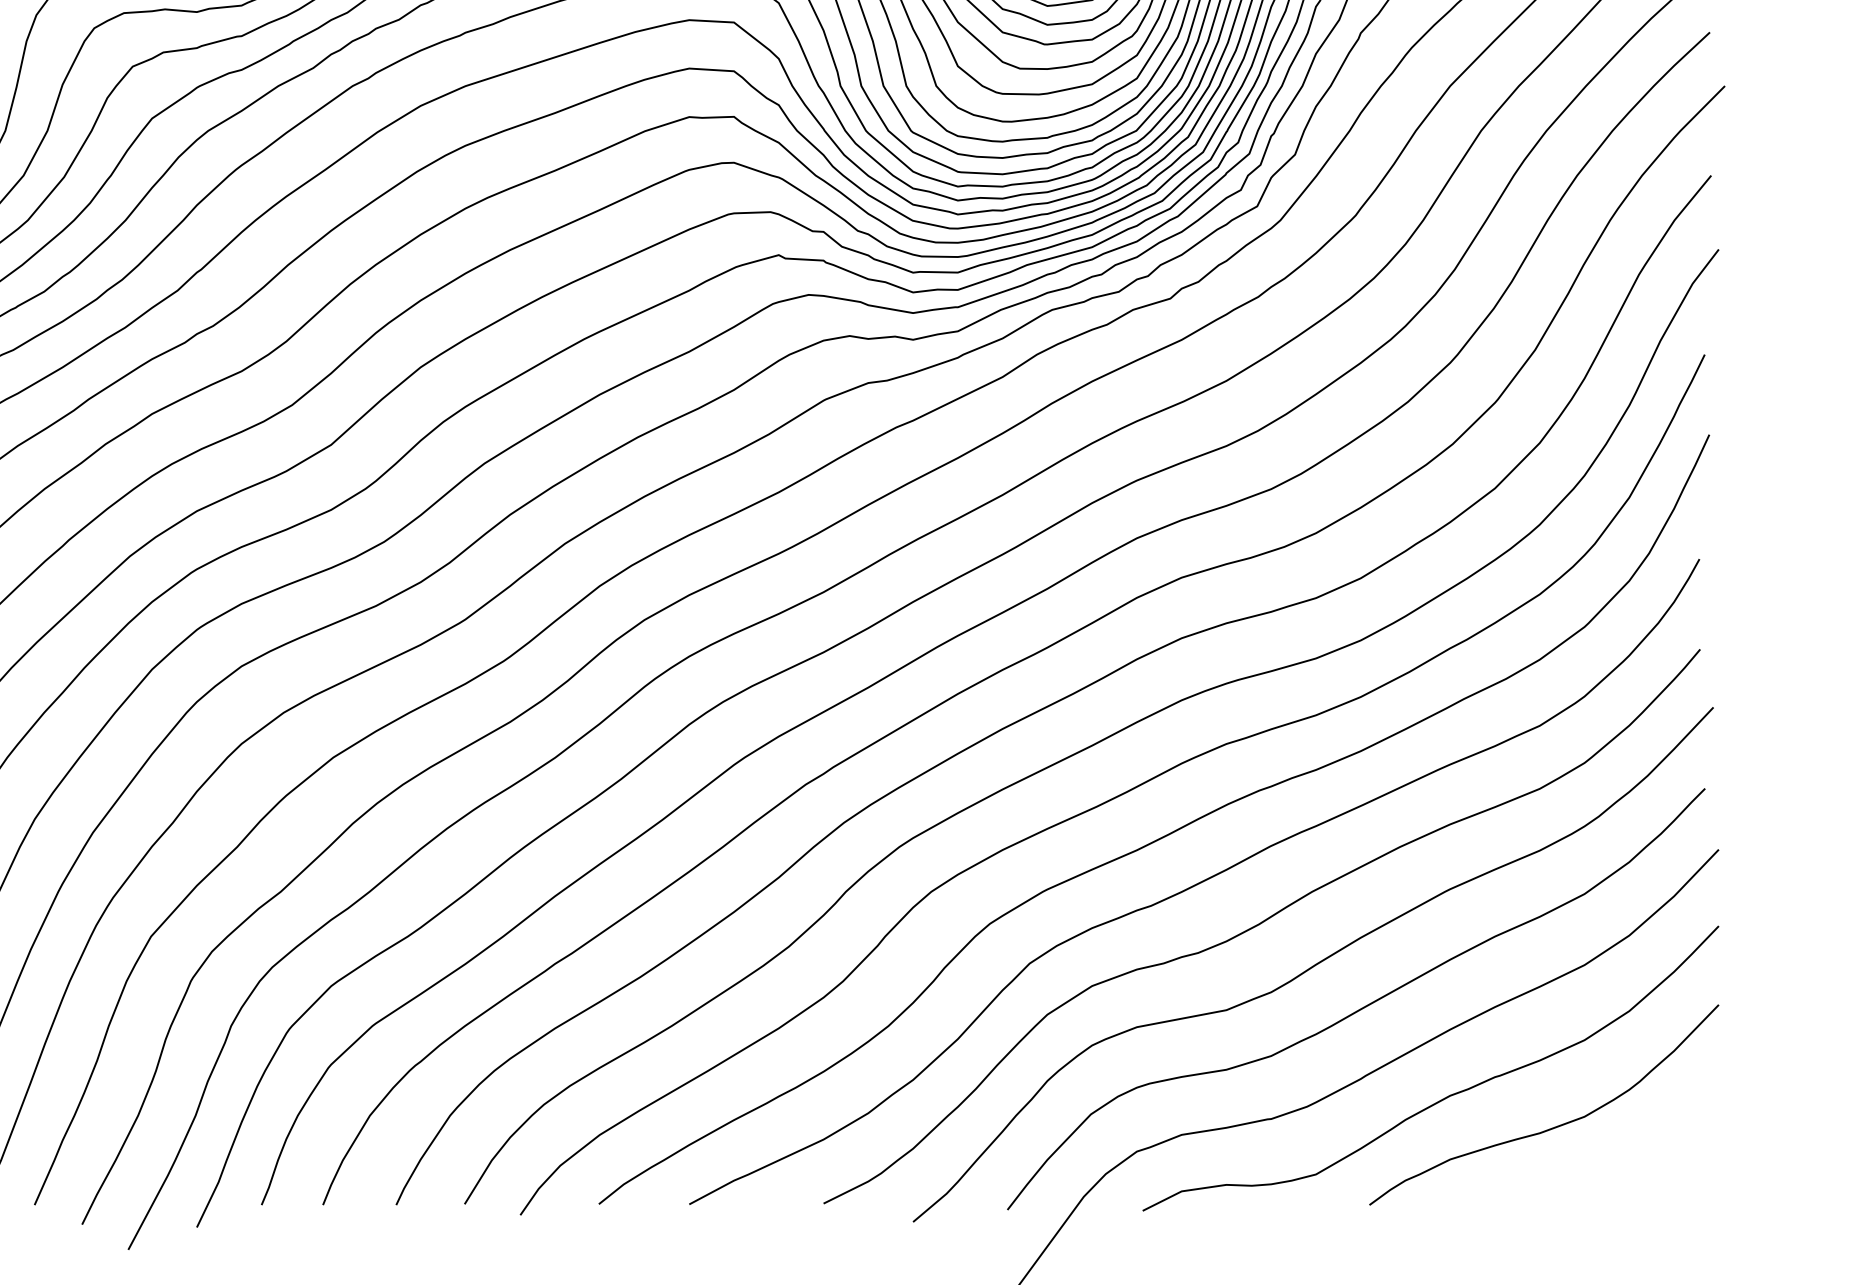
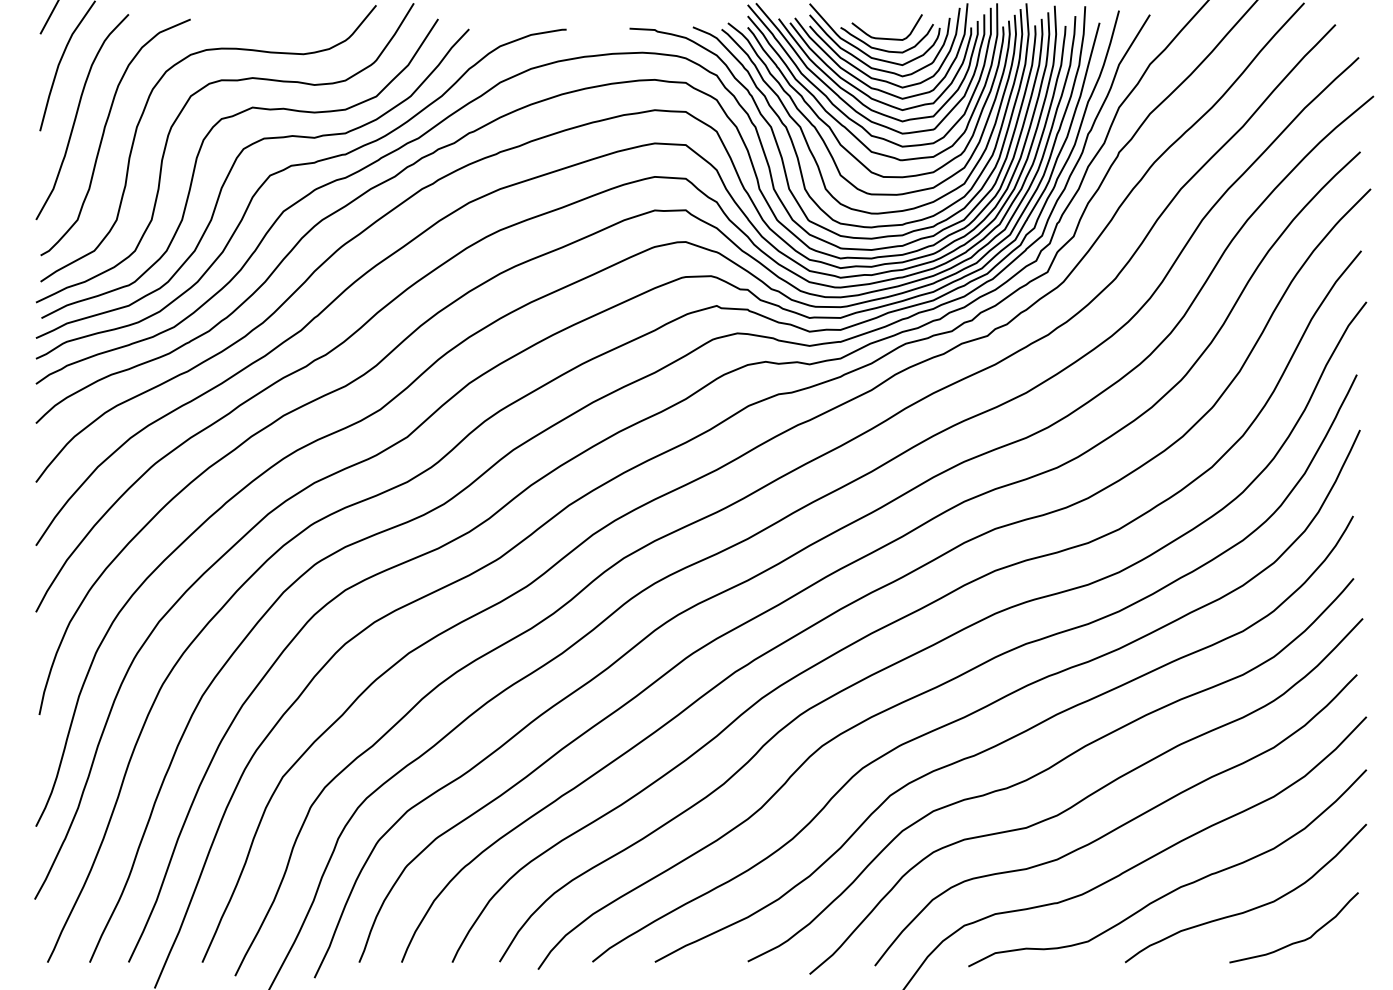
curve: (1621, 1173) -> (1299, 940), added

